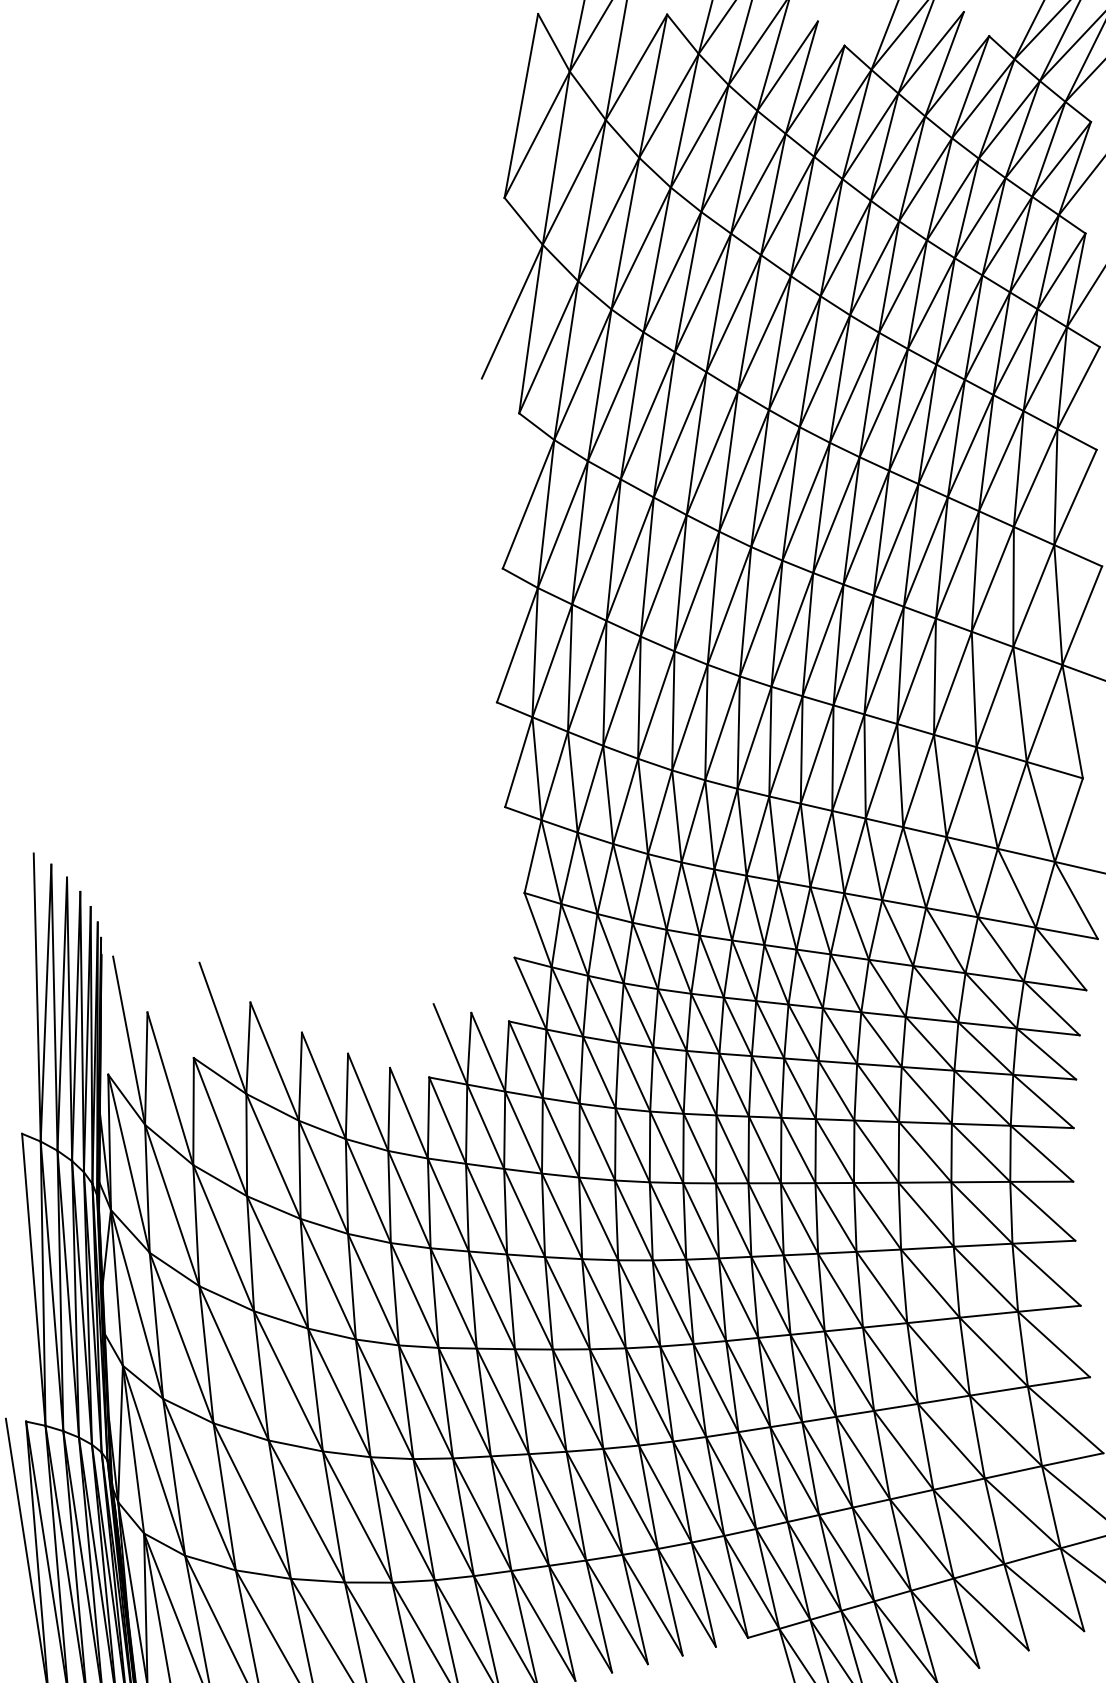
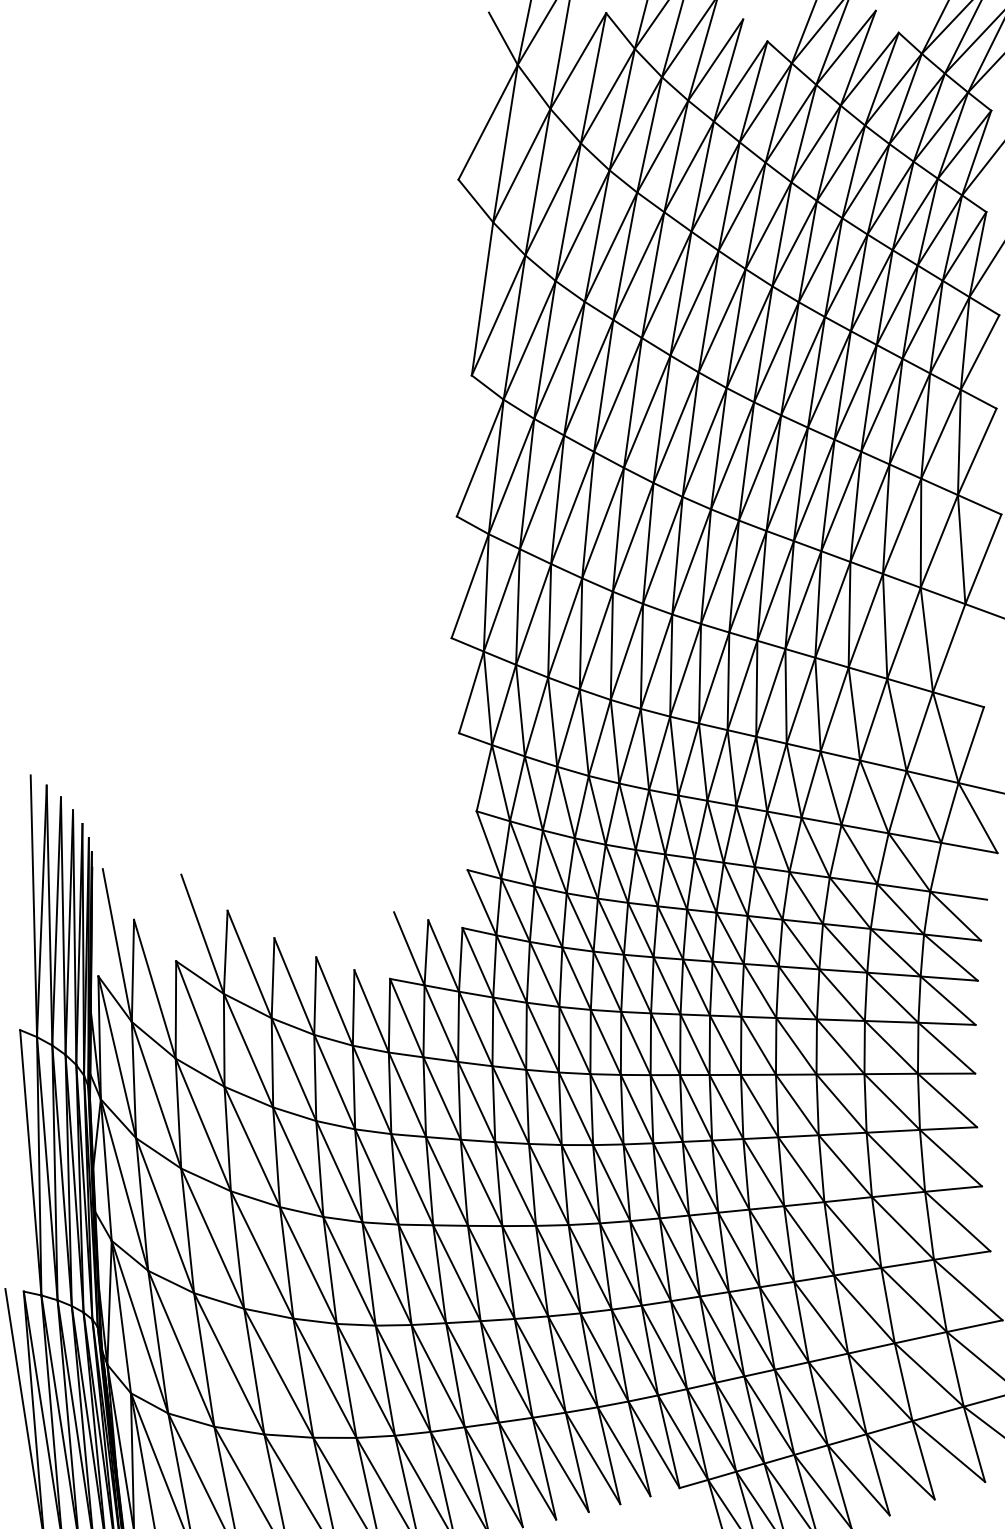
line: (521, 105) -> (473, 95), removed
line: (512, 311) -> (465, 282), removed
line: (1072, 721) -> (974, 655), removed
line: (1061, 958) -> (964, 870), removed

